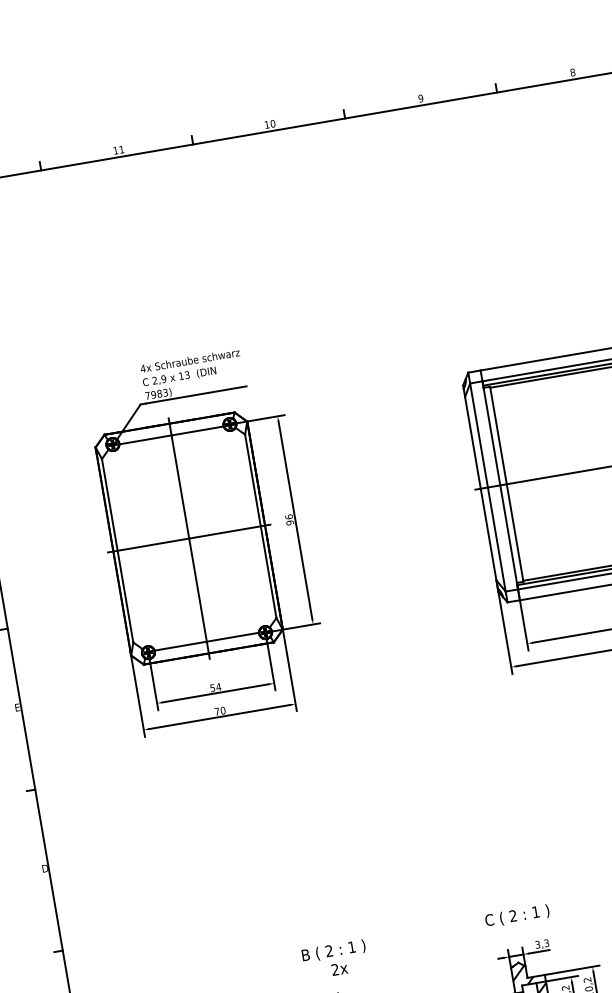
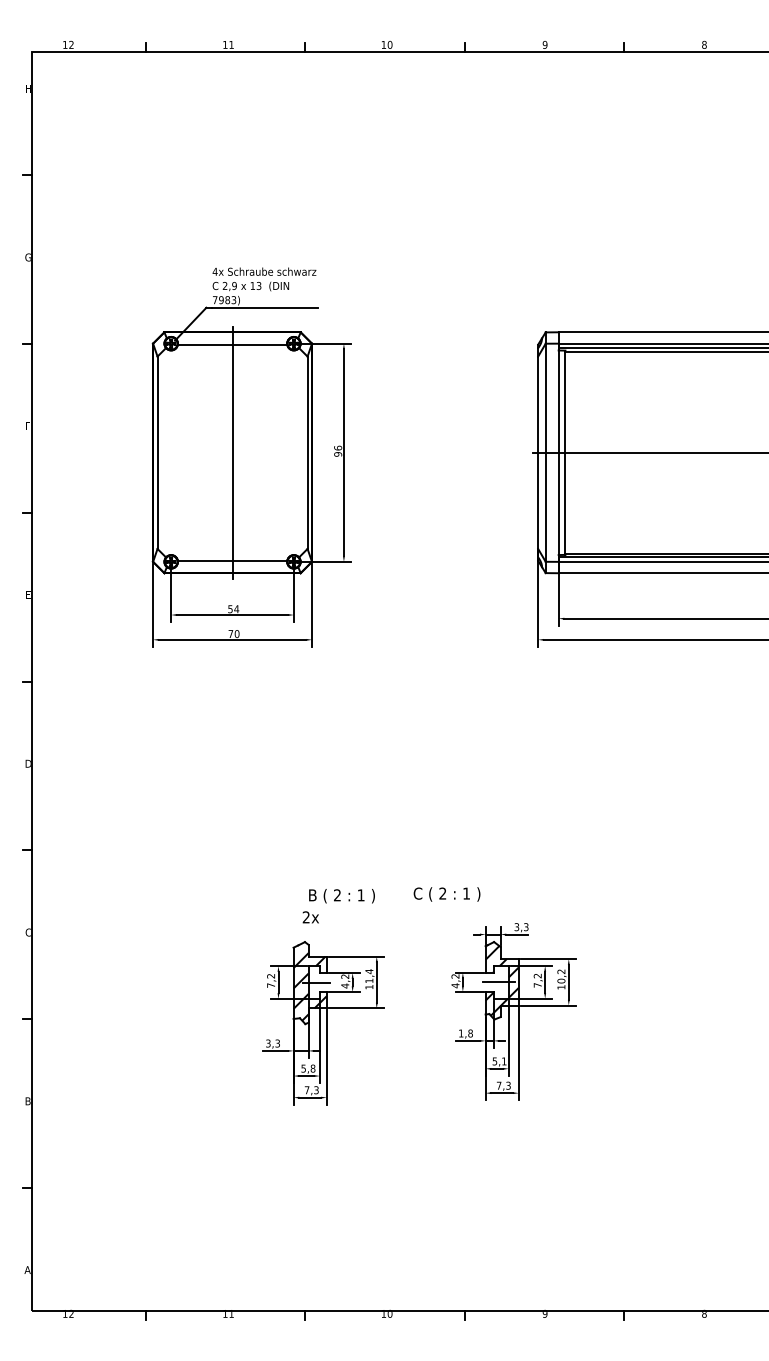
line: (189, 538) -> (232, 452), removed
text: (516, 916) -> (446, 894), moved
text: (333, 951) -> (341, 896), moved

